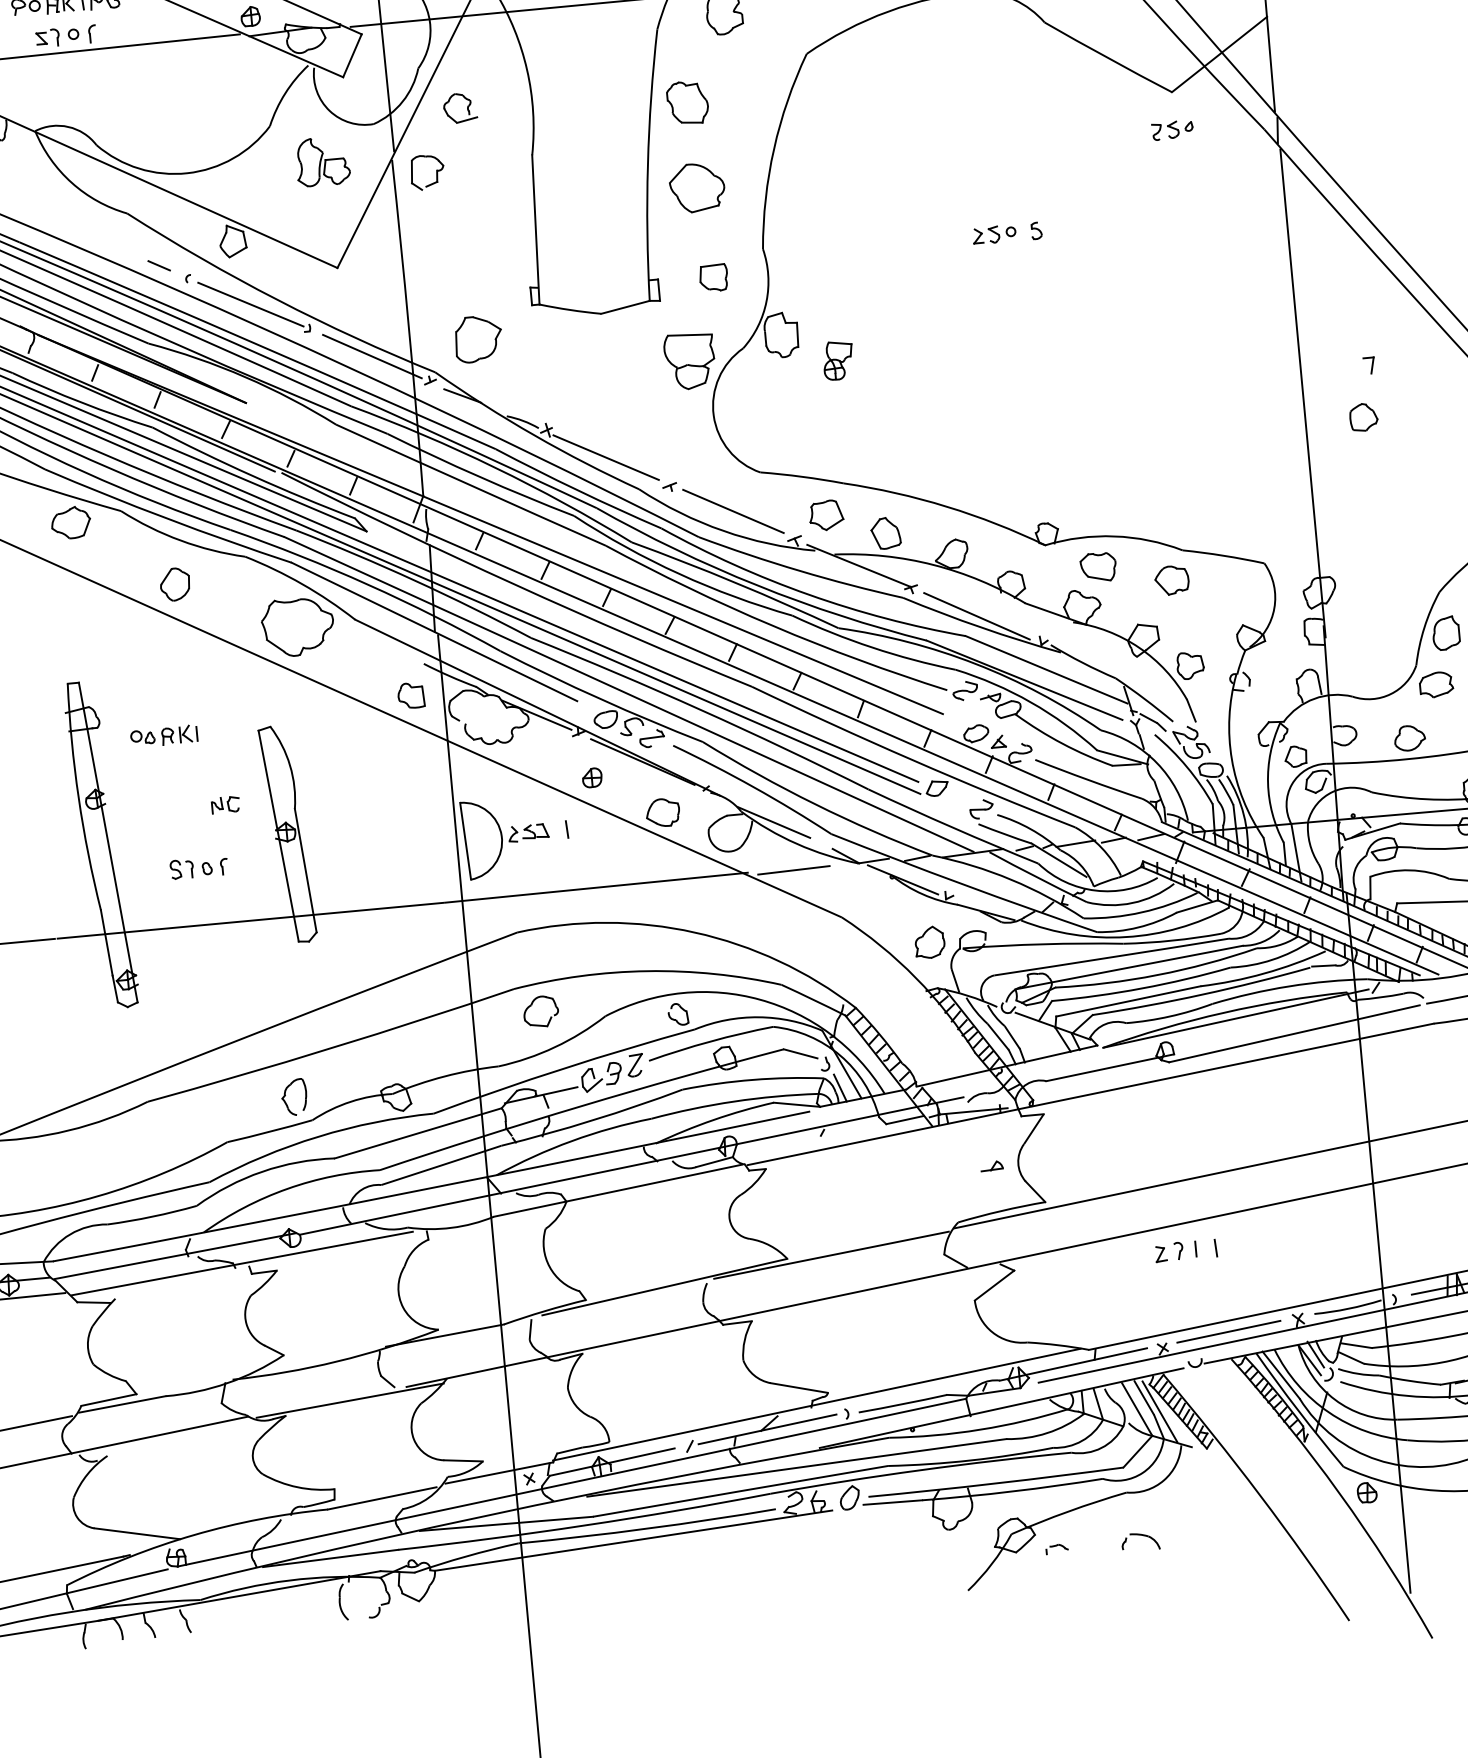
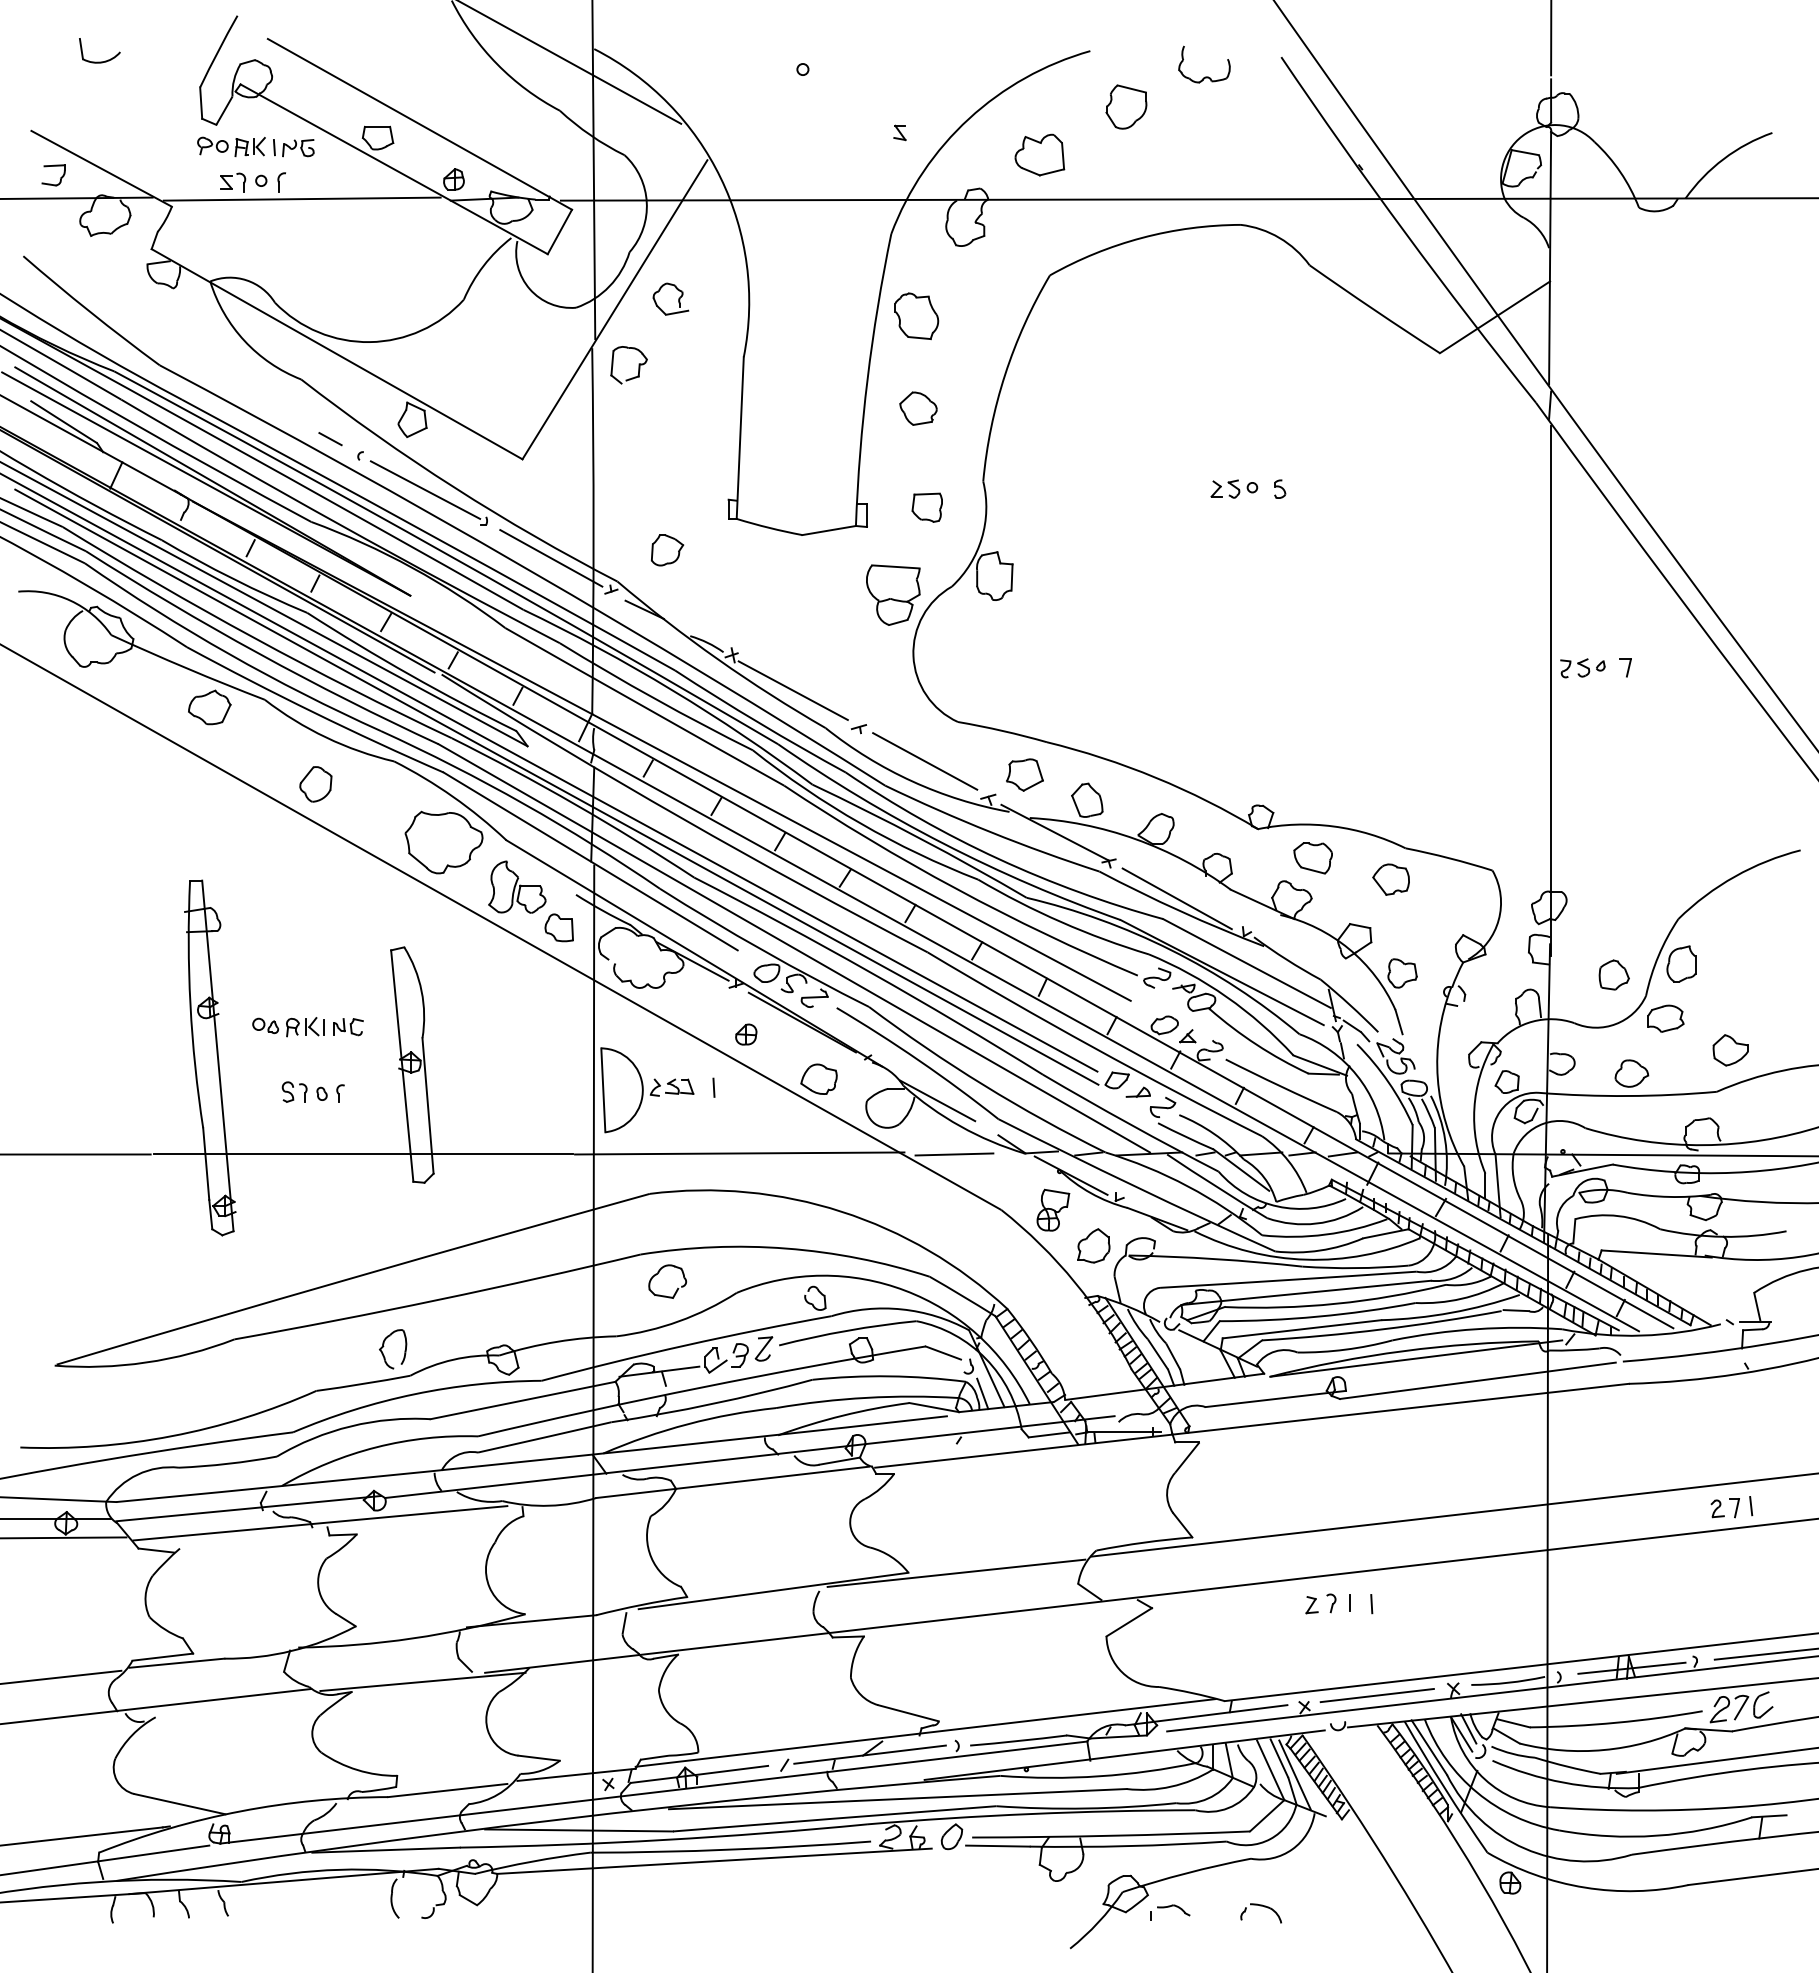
part: (1172, 130) -> (1582, 668), moved
part: (322, 161) -> (517, 886), moved
part: (697, 187) -> (918, 408), size x0.62
part: (478, 339) -> (667, 550), size x0.62
part: (838, 359) -> (1053, 1209), moved
part: (1363, 416) -> (1613, 974), moved
part: (163, 736) -> (288, 1027), moved
part: (991, 1165) -> (1137, 1091), moved
part: (1057, 1548) -> (1170, 1912), size x1.67

